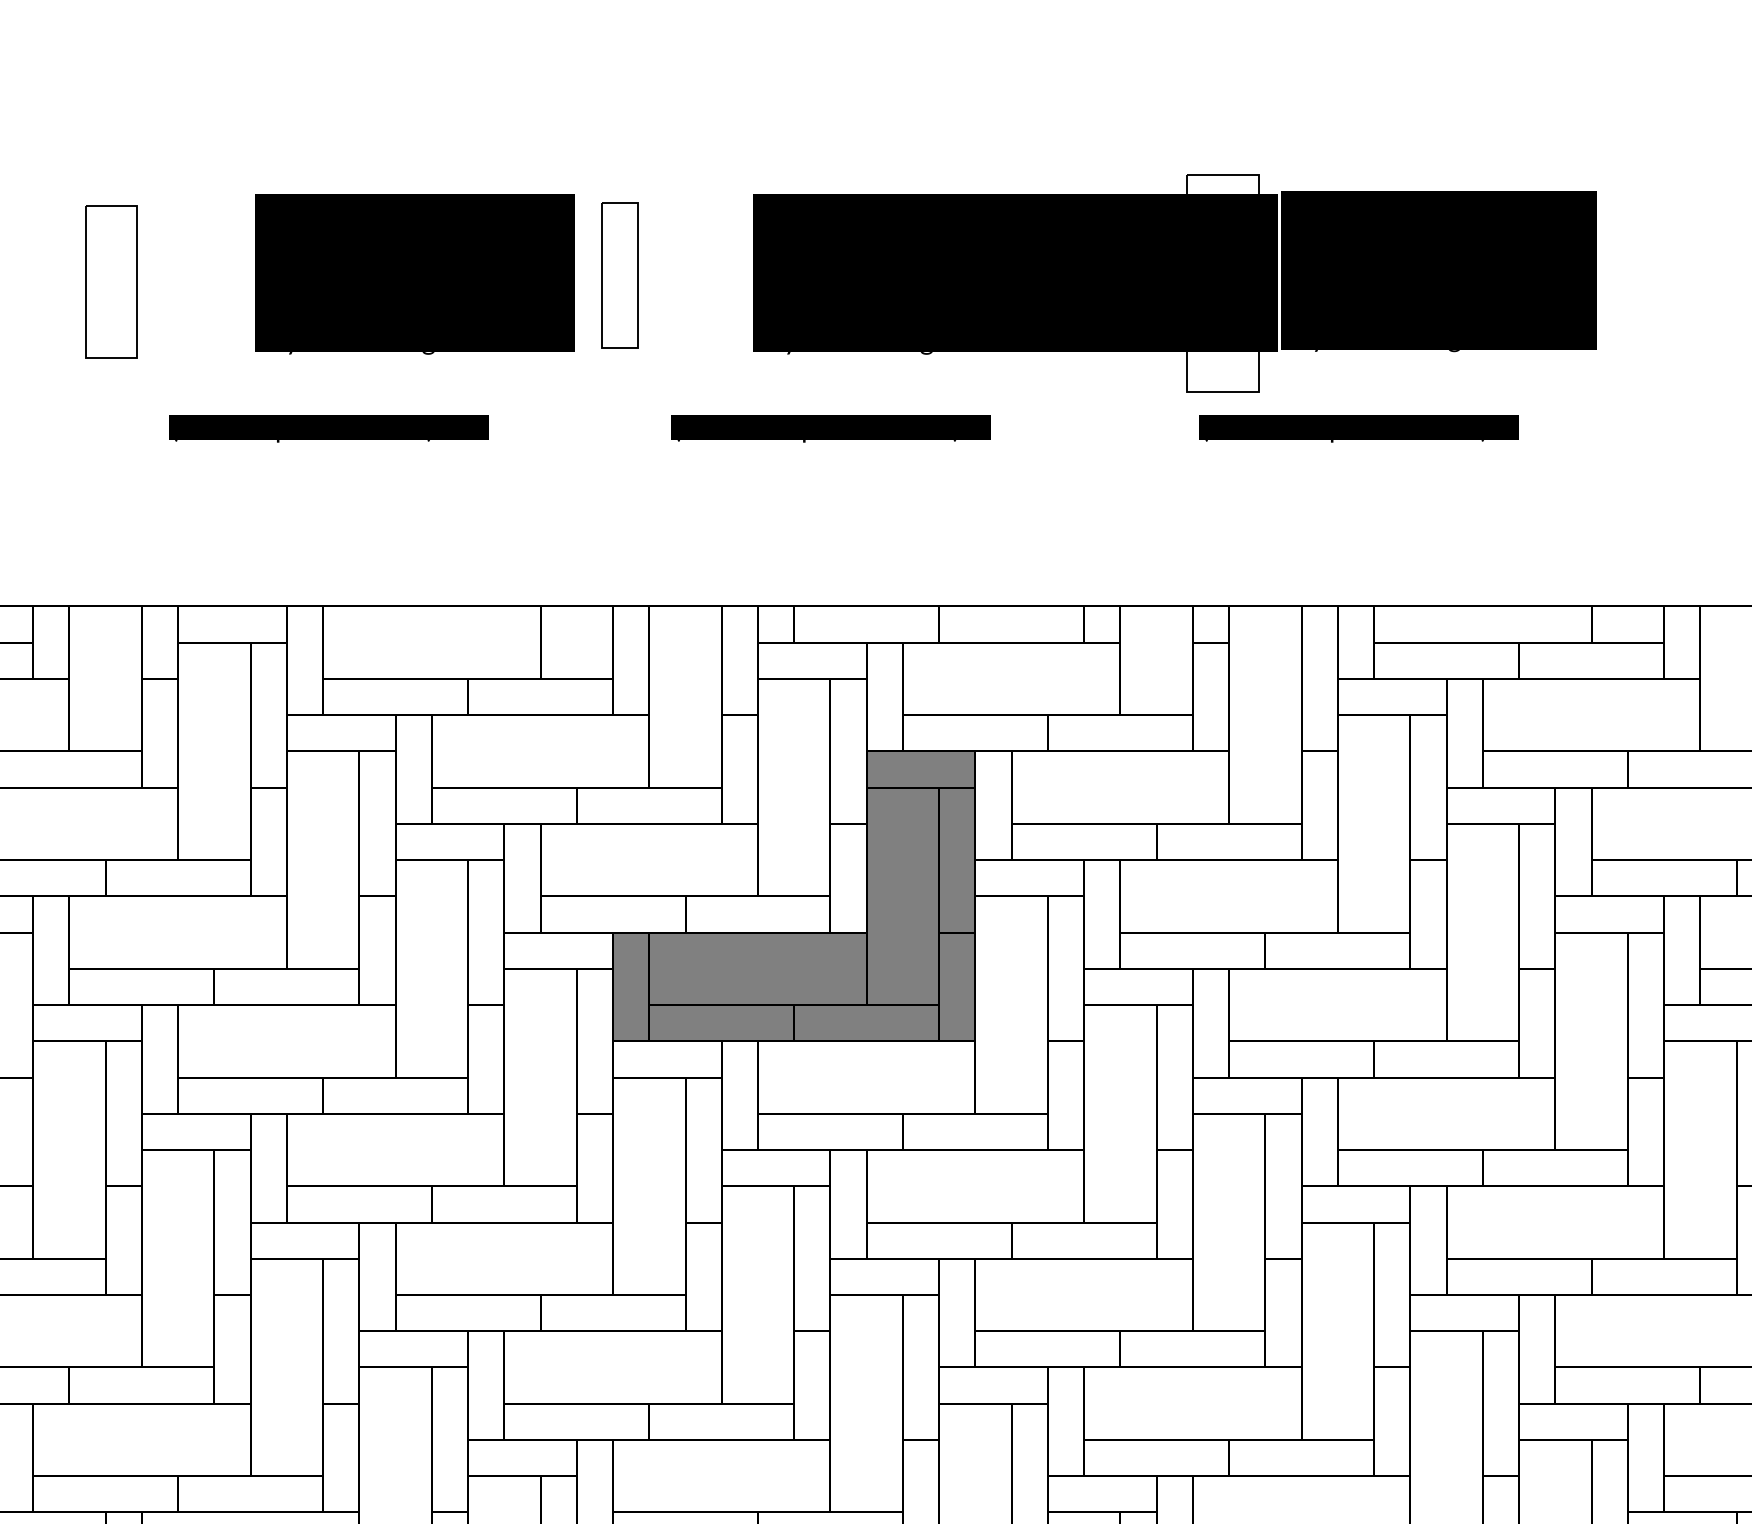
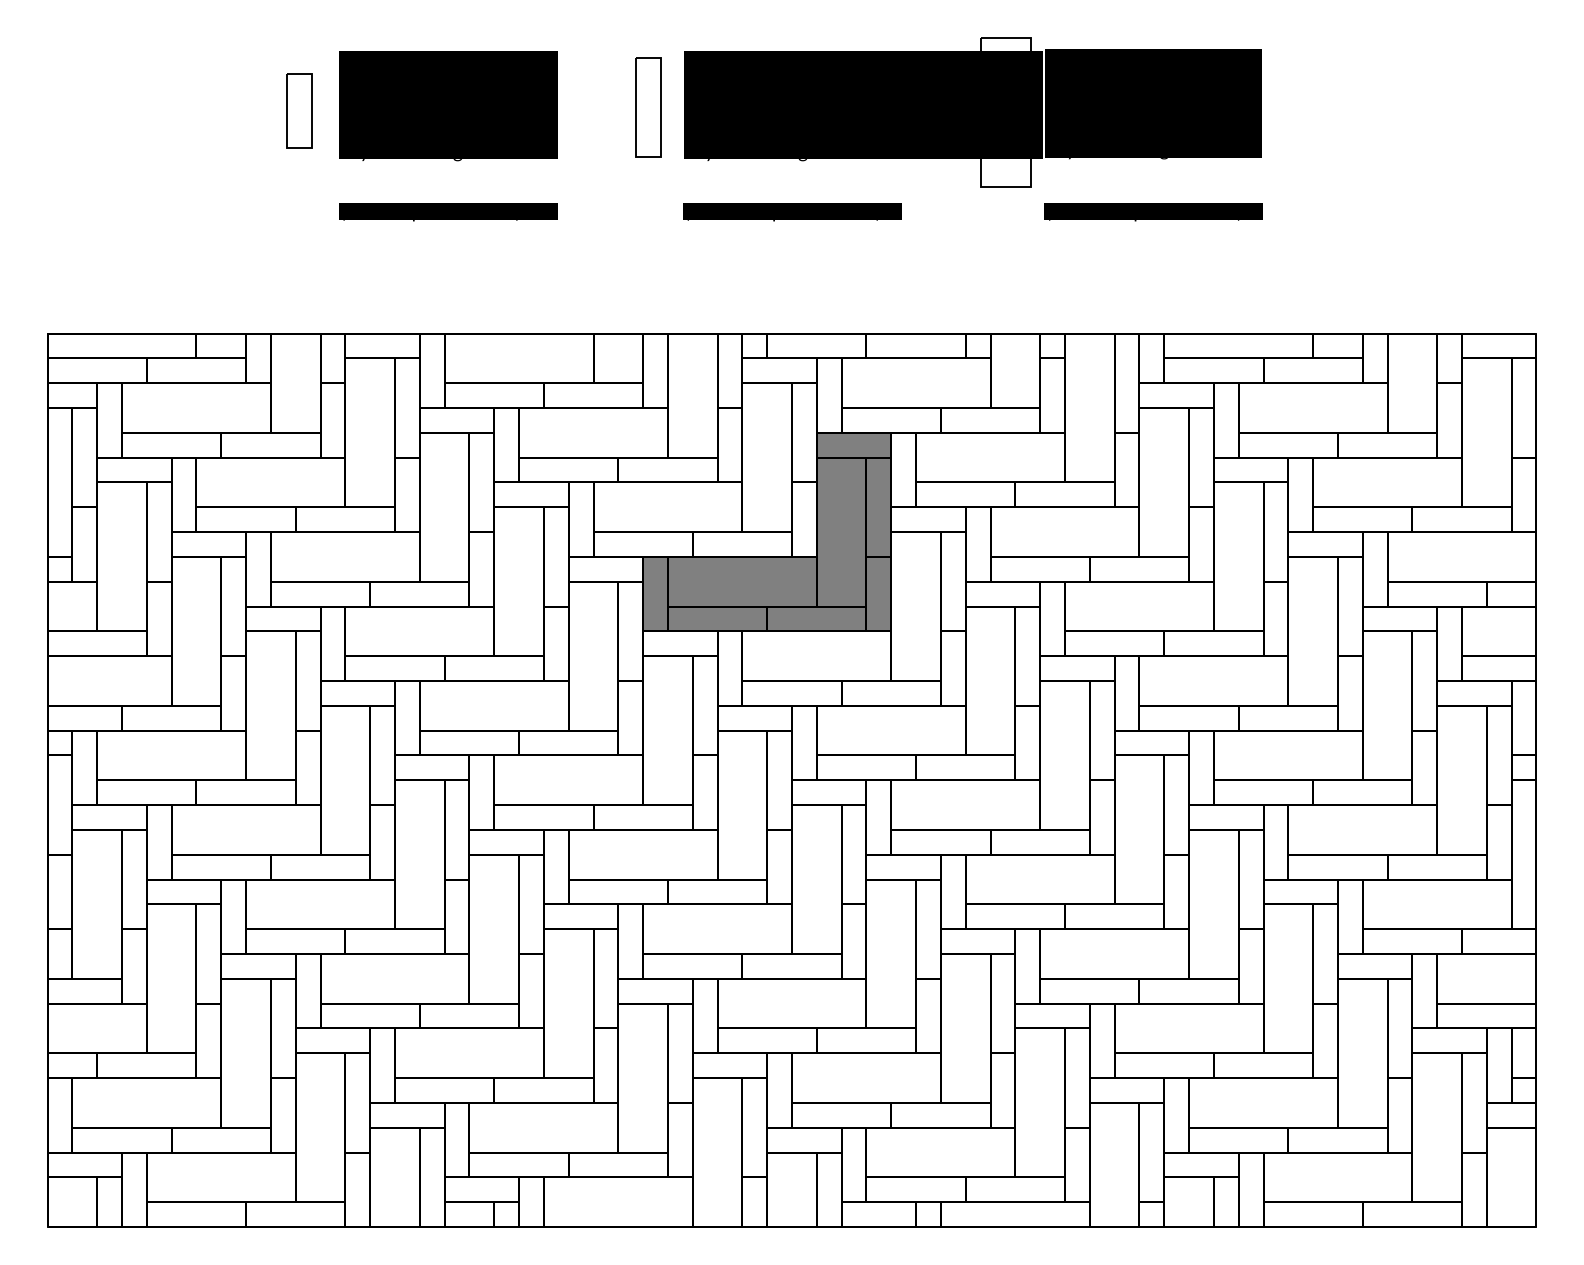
text: (414, 274) -> (448, 106), moved
part: (111, 280) -> (299, 110), size x0.71
part: (1174, 283) -> (972, 112), moved

